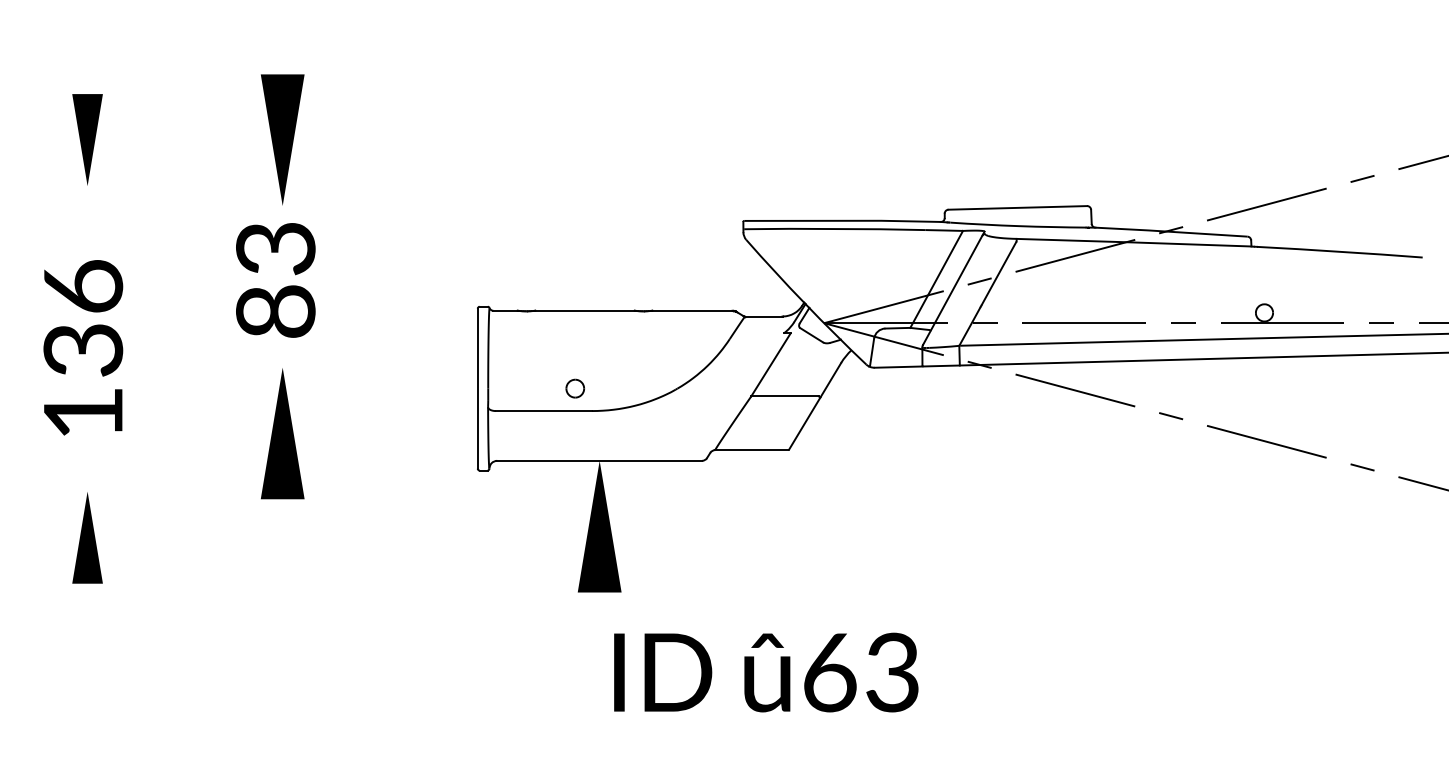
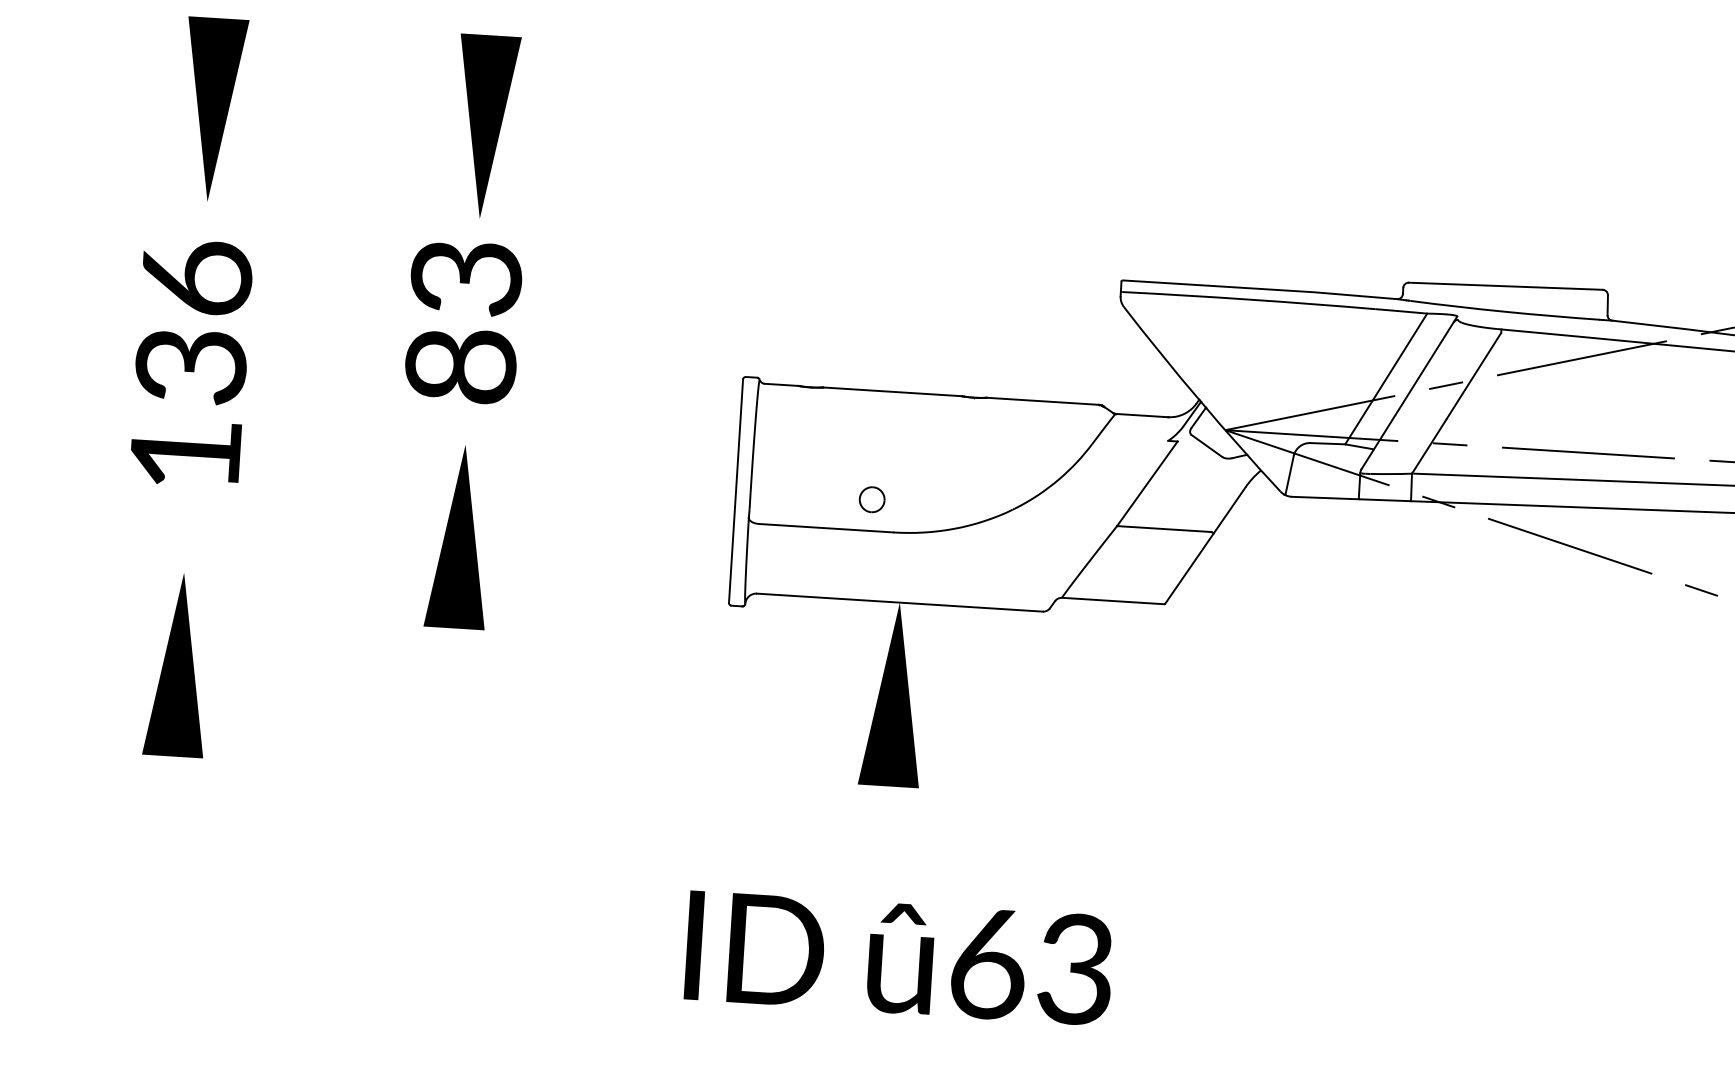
part: (87, 139) -> (213, 109), size x1.43
text: (83, 347) -> (191, 362), moved
part: (87, 537) -> (178, 664), size x1.43
text: (766, 672) -> (899, 958), moved

